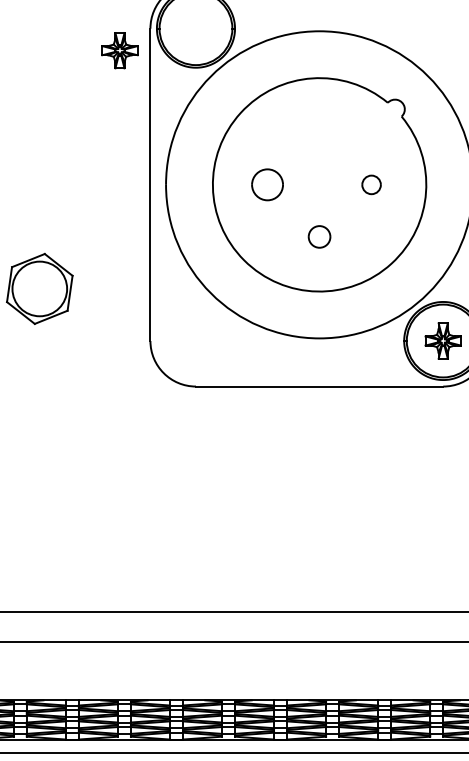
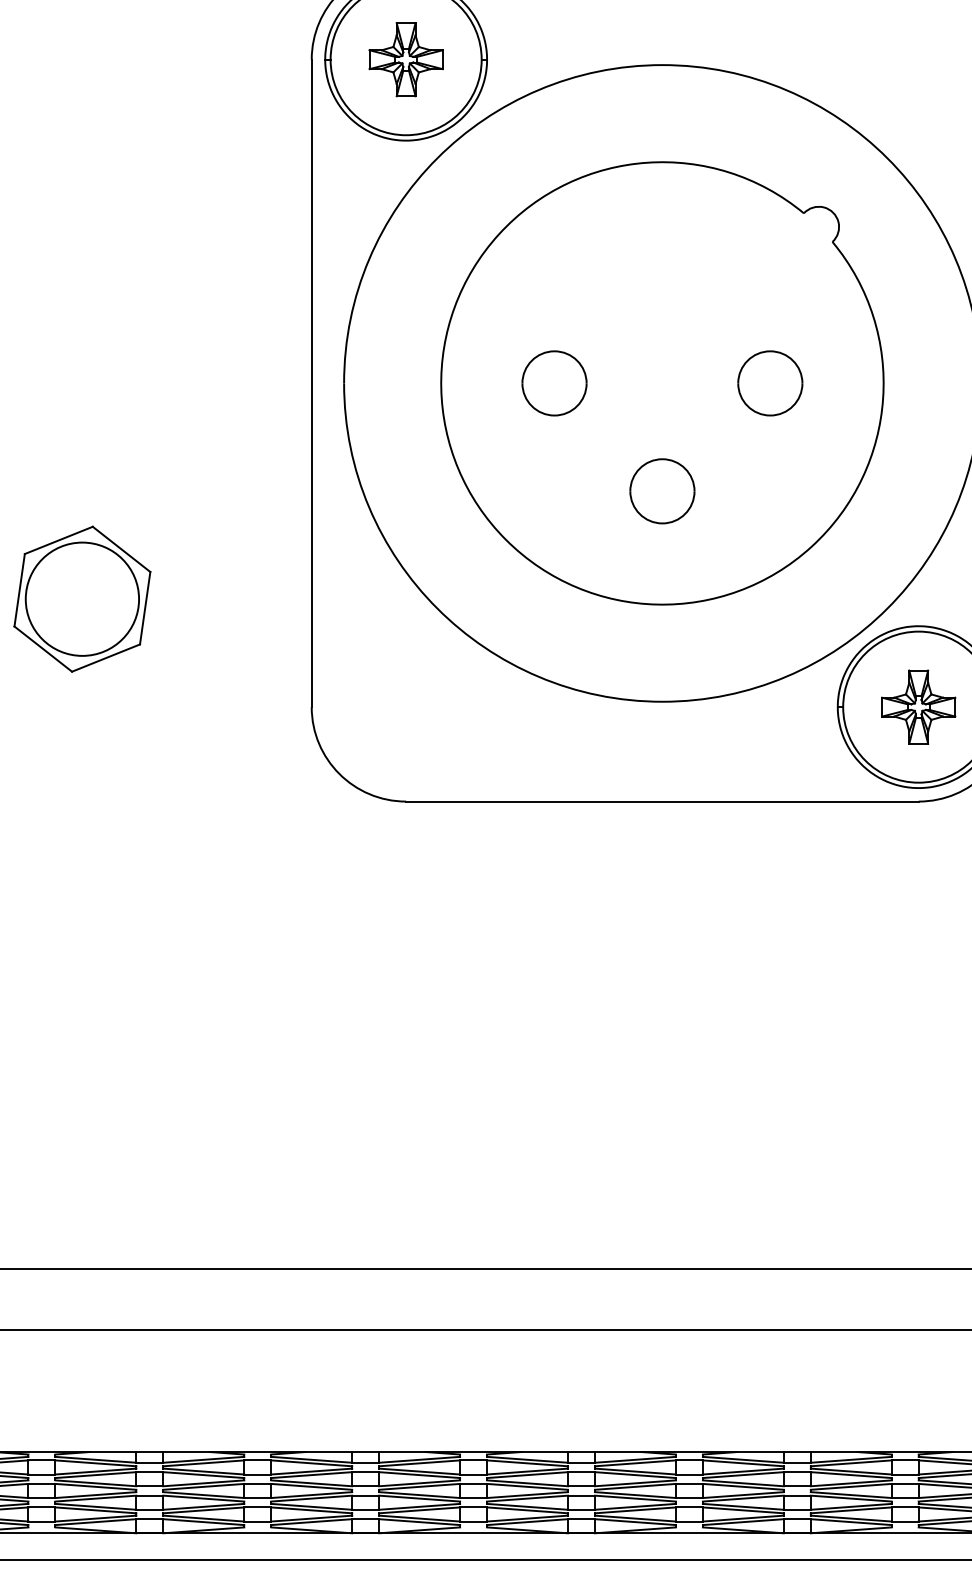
part: (119, 50) -> (405, 59), moved
part: (371, 184) -> (770, 382), size x1.67
part: (319, 236) -> (662, 490), size x1.43

